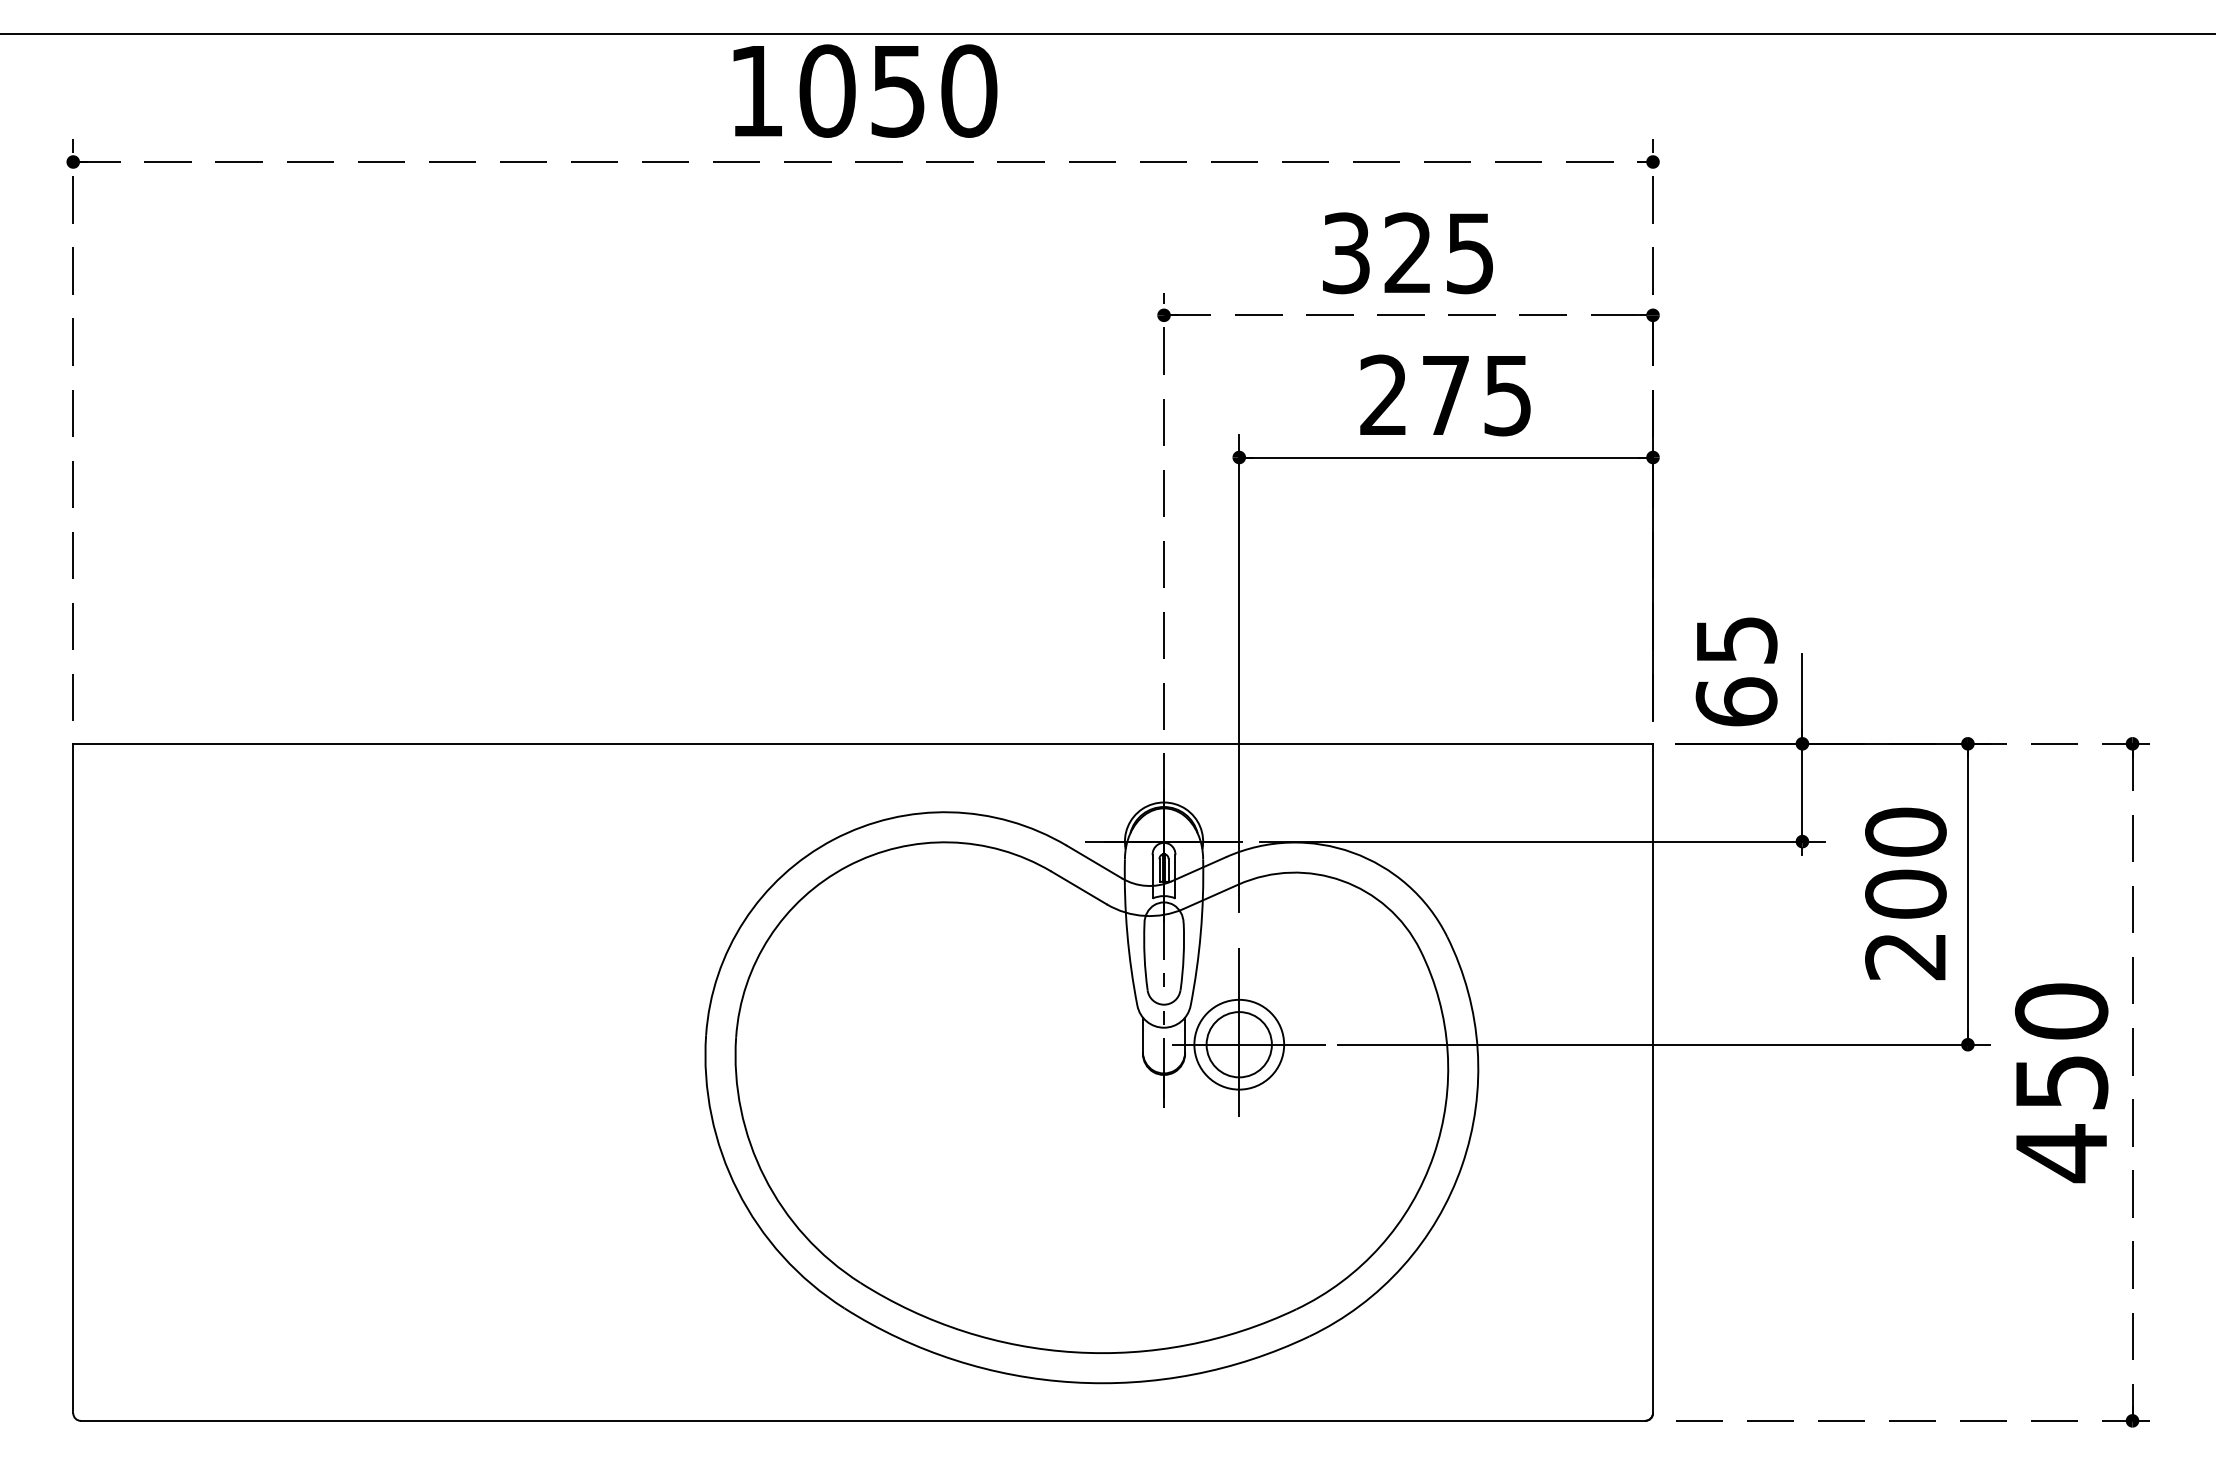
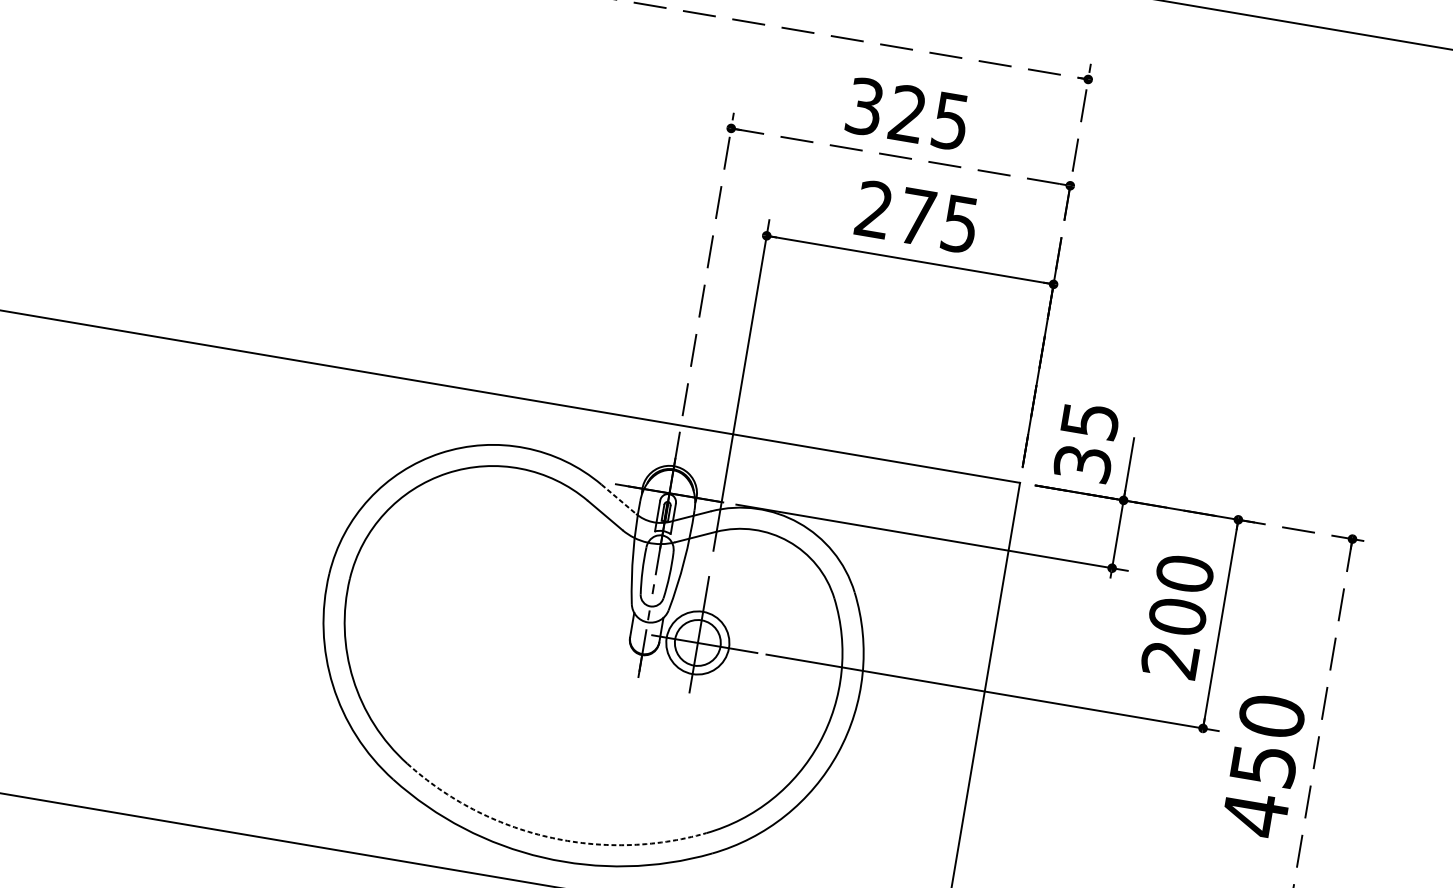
text: (1736, 701) -> (1082, 463), 65 -> 35
line: (1094, 862) -> (618, 499), solid -> dashed
arc: (1075, 1352) -> (548, 837), solid -> dashed

